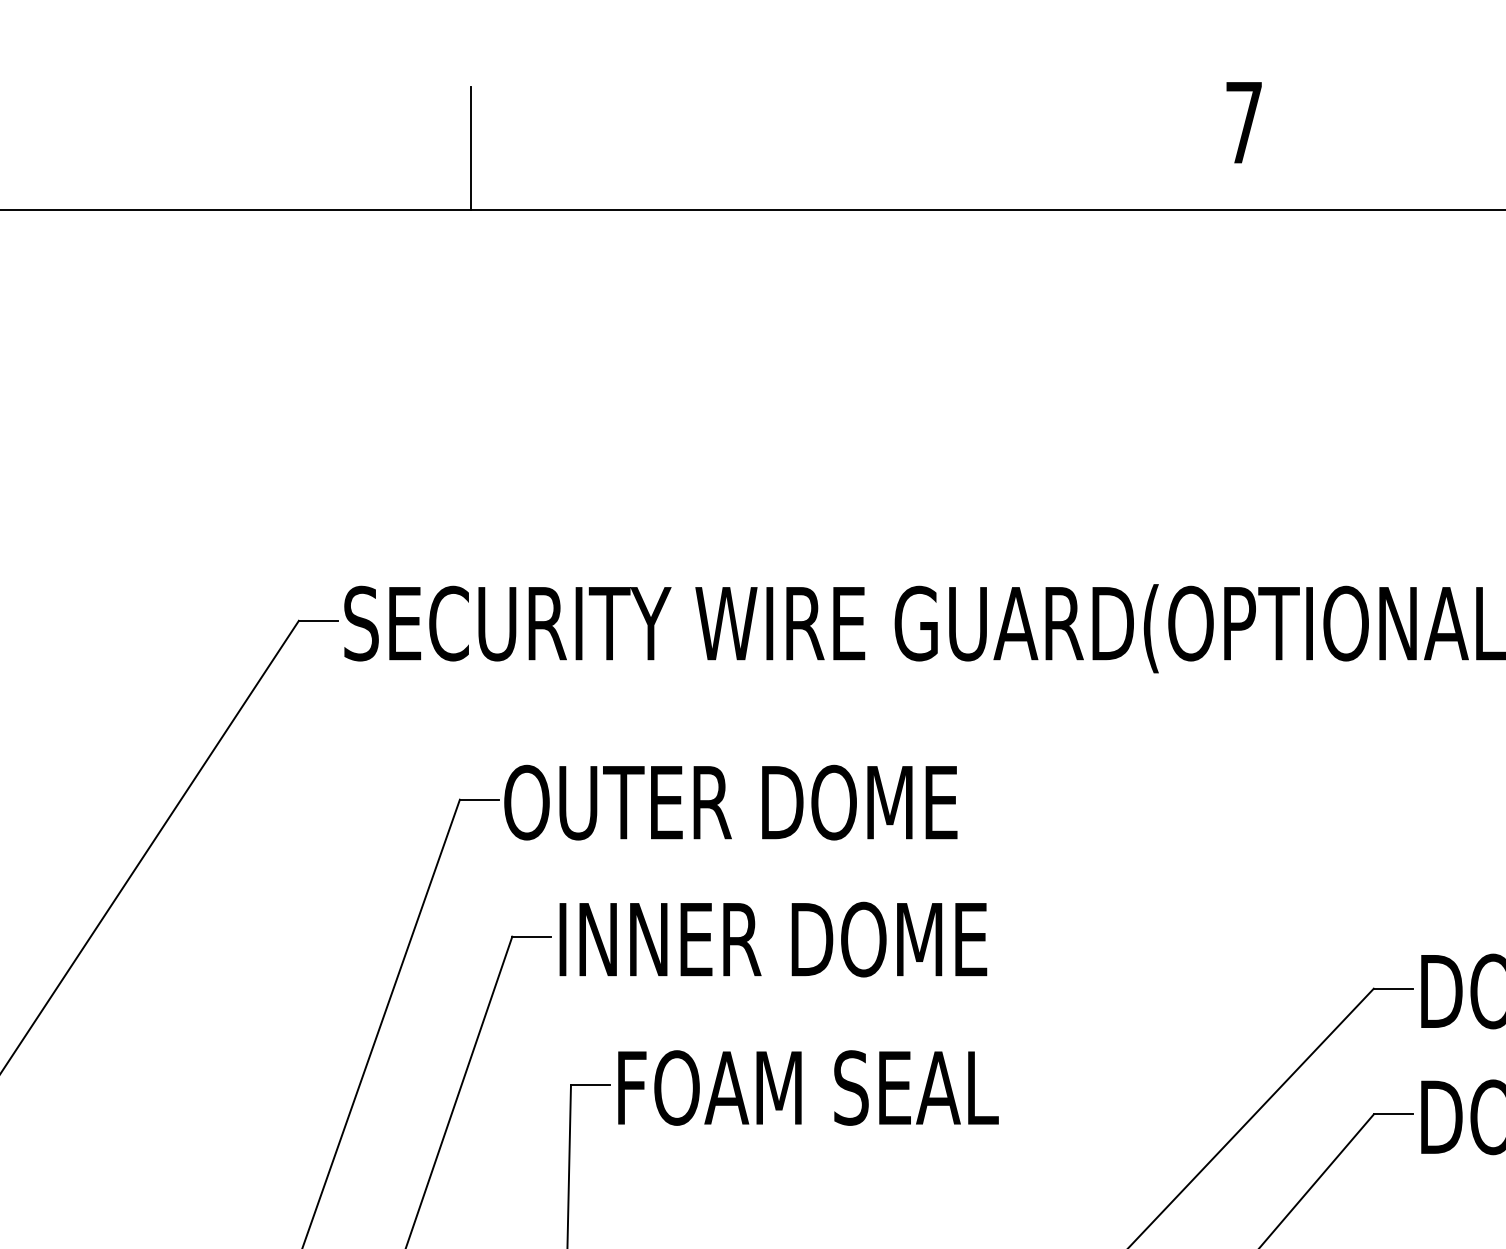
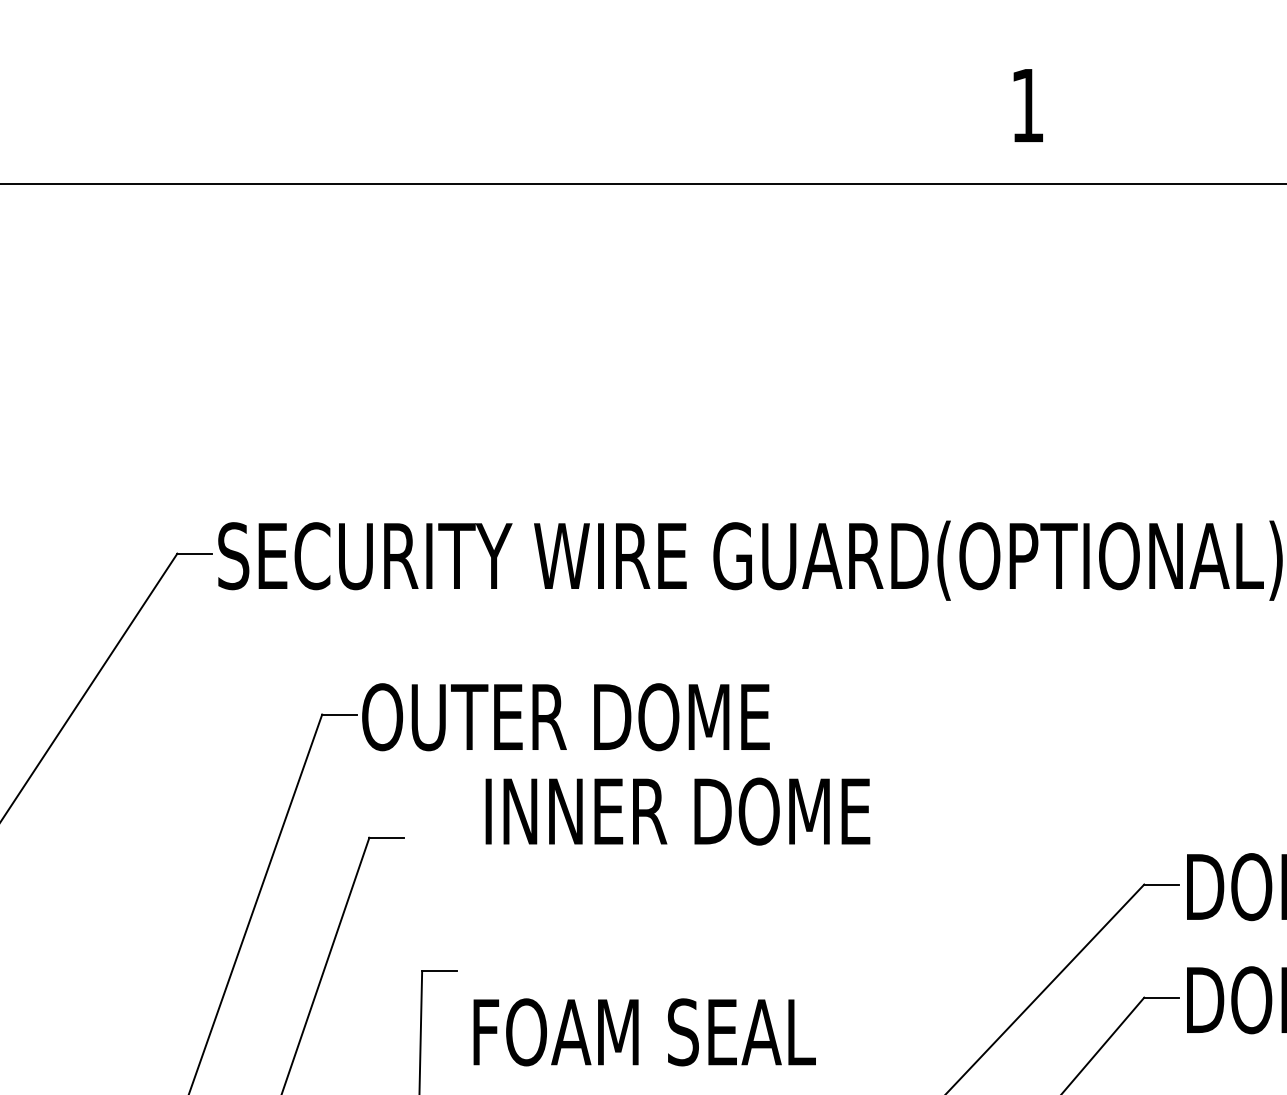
text: (1243, 122) -> (1027, 105), 7 -> 1
line: (471, 147) -> (332, 127), removed
text: (773, 939) -> (678, 811), moved
text: (808, 1087) -> (644, 1031), moved

